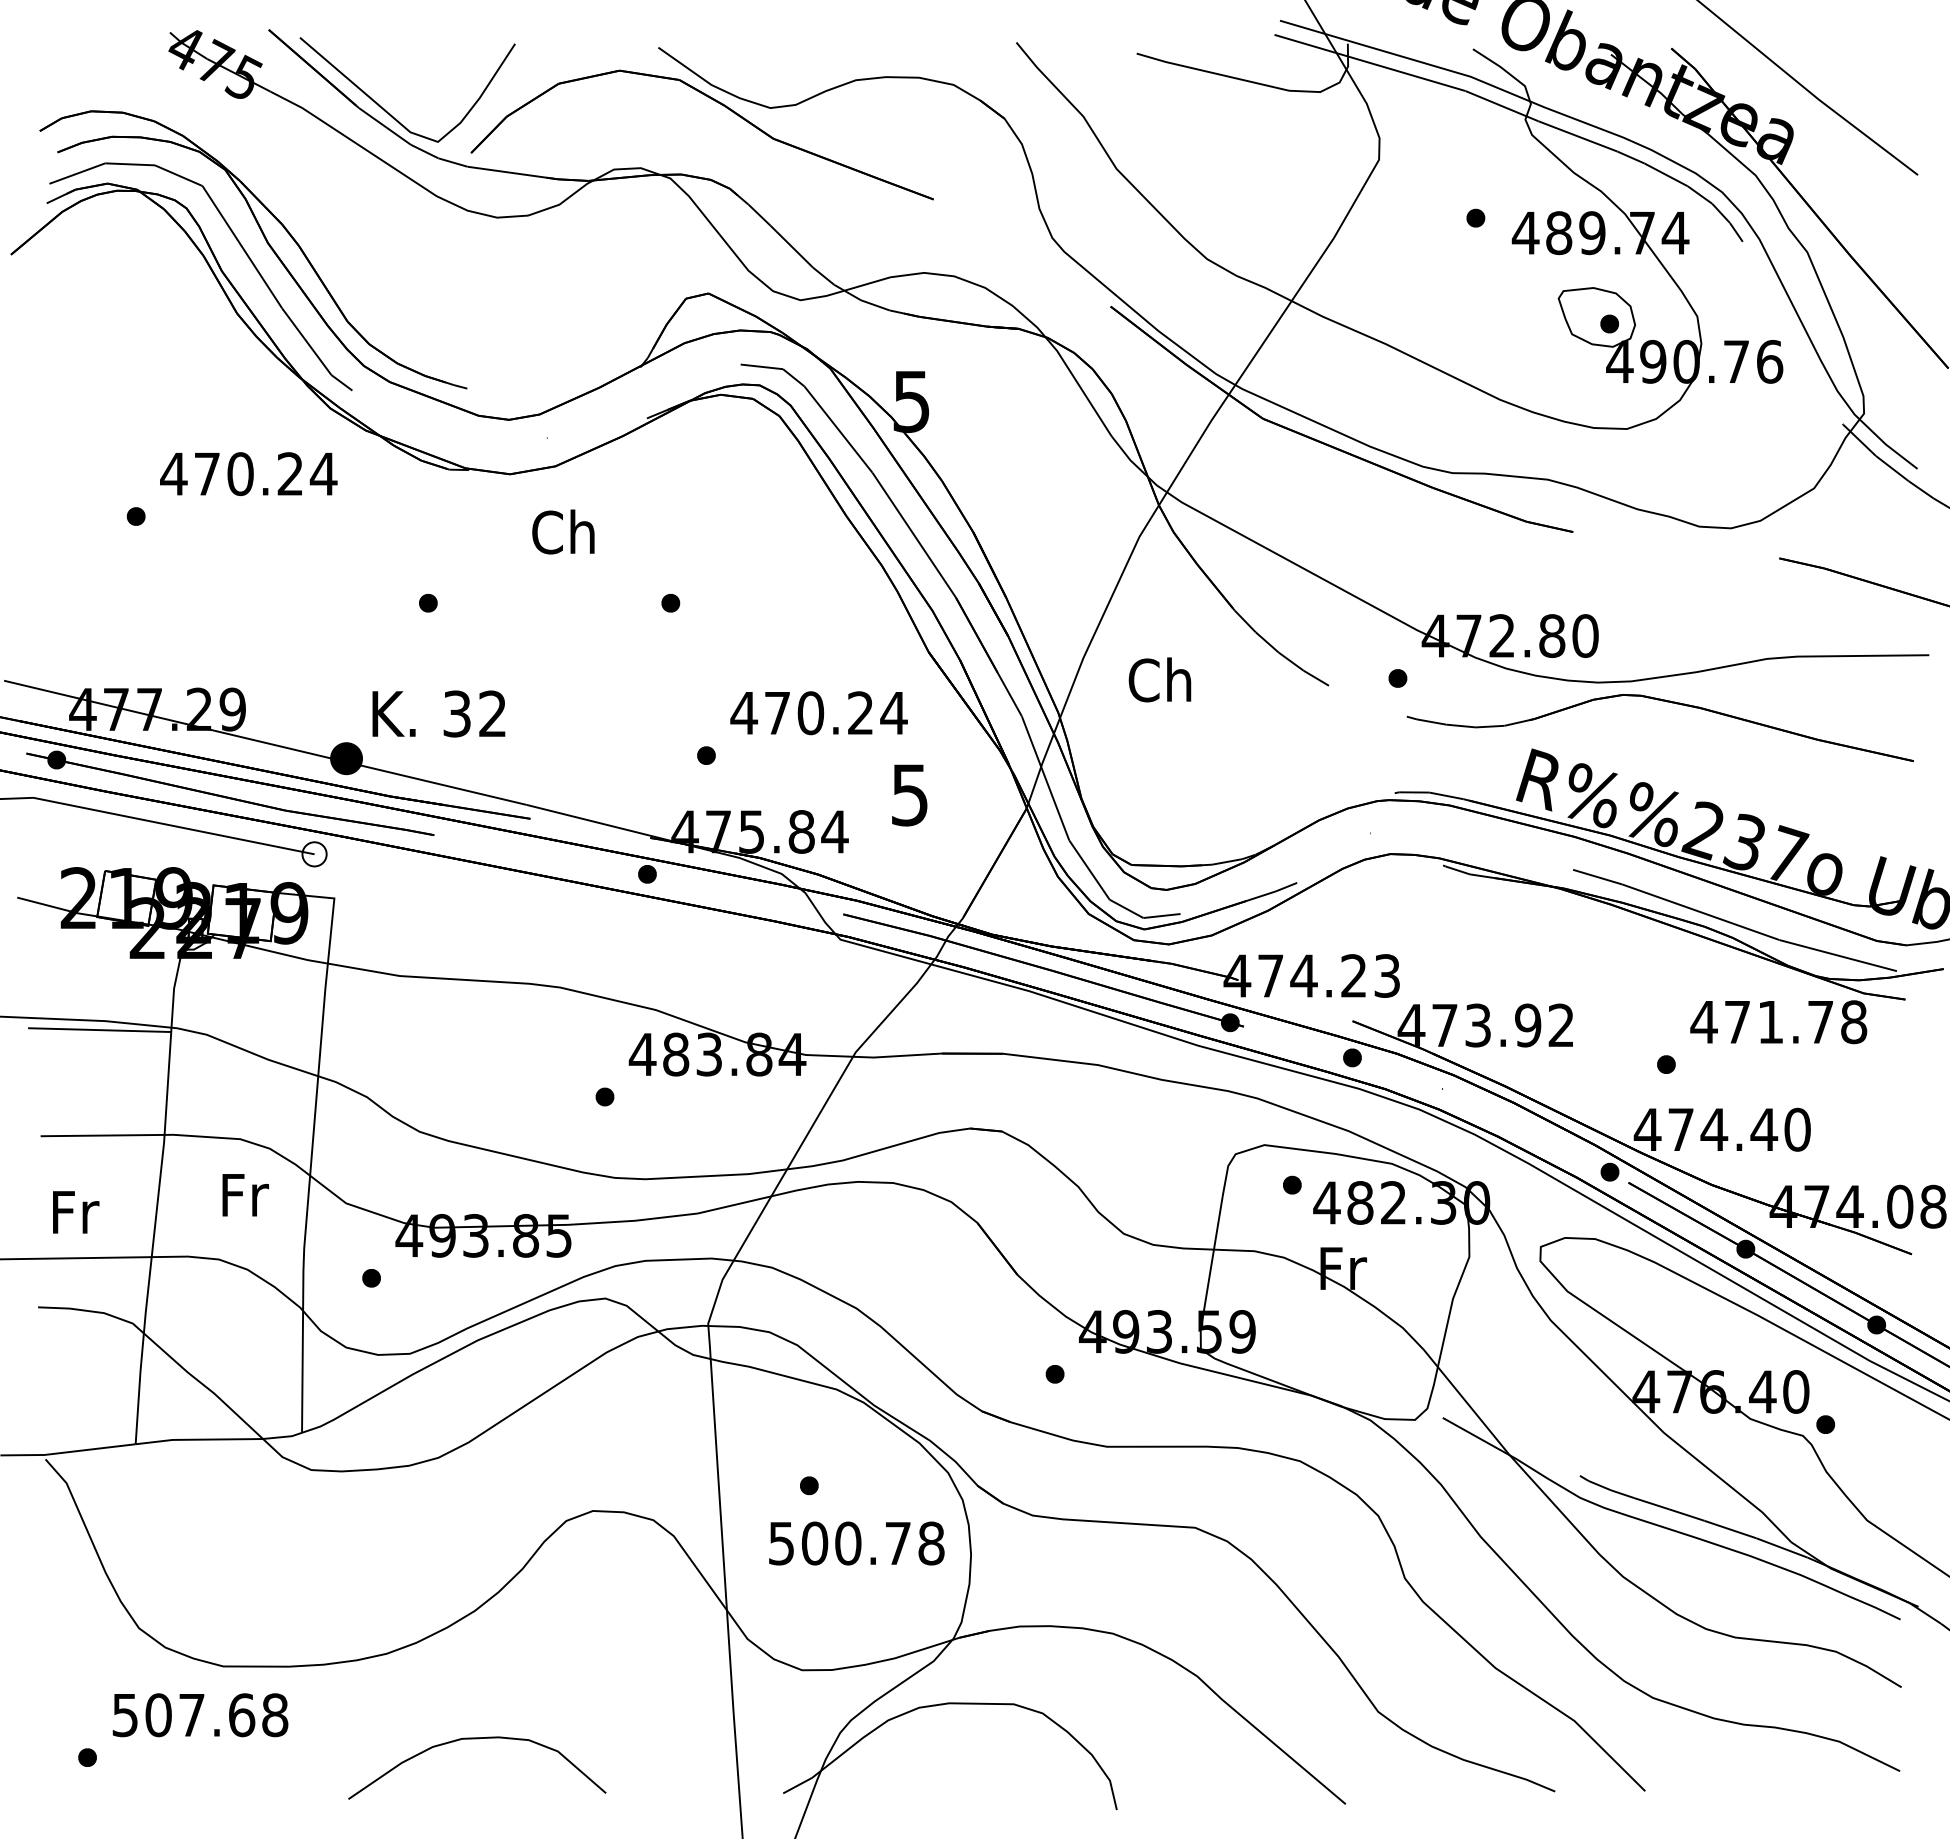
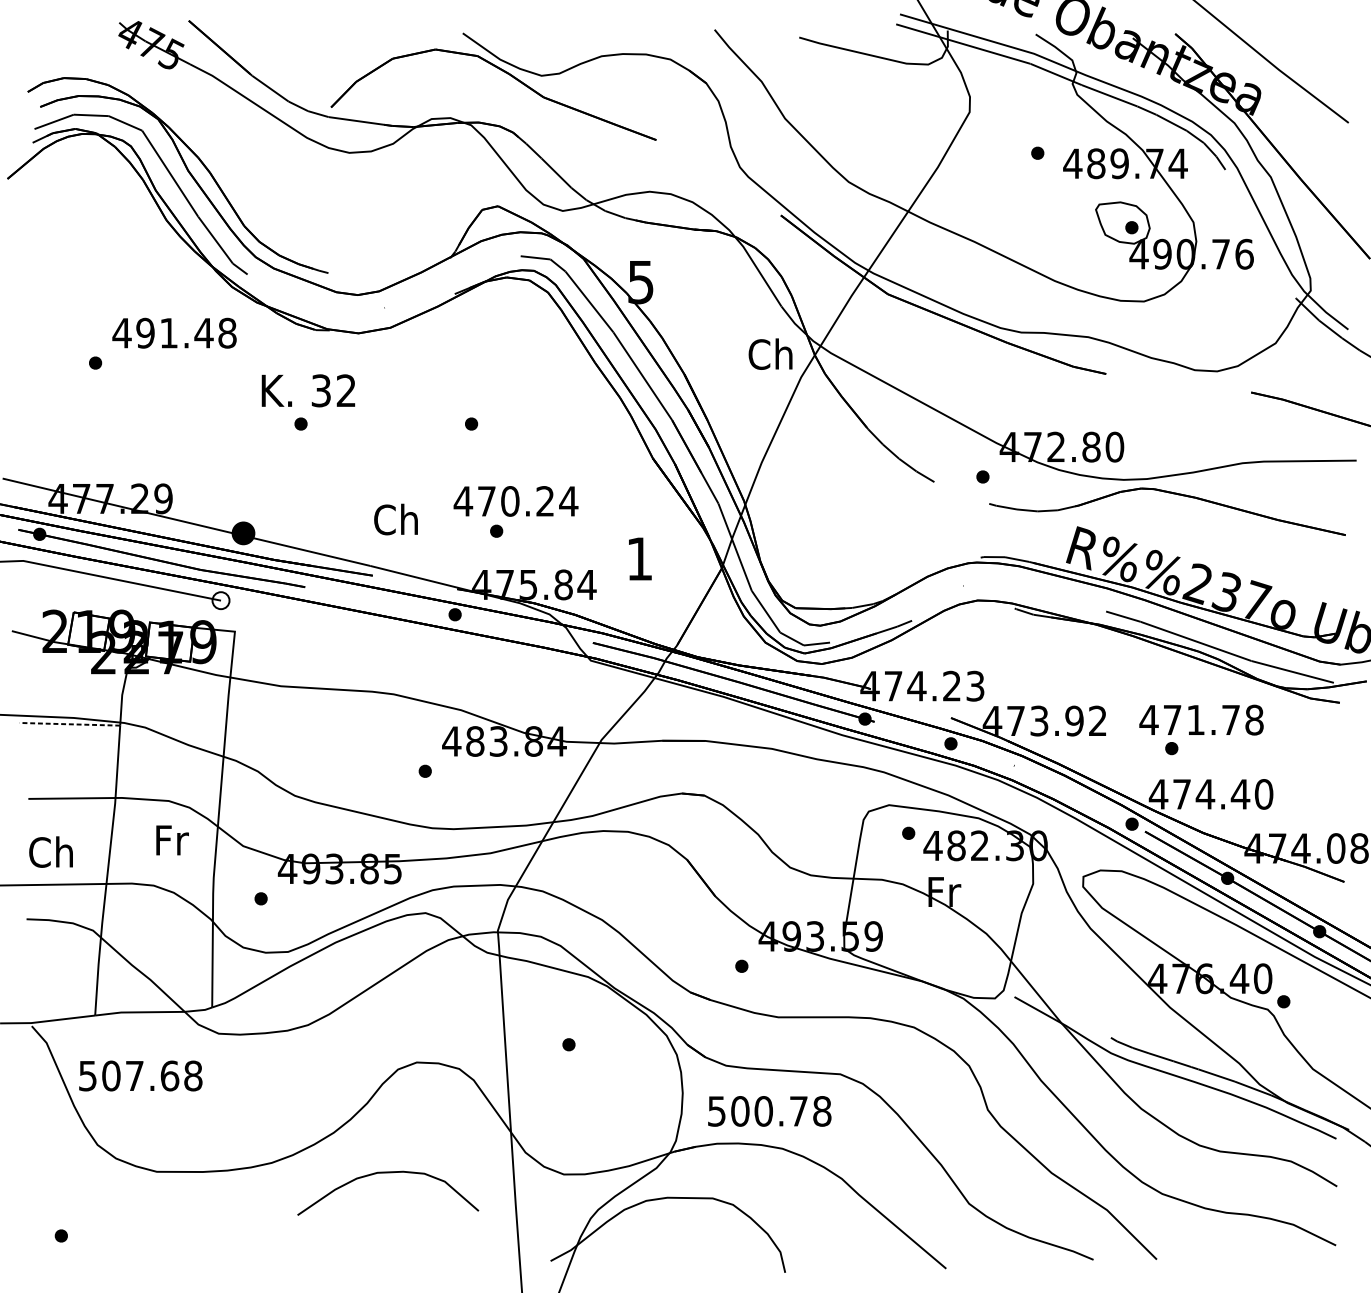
curve: (390, 113) -> (274, 79), removed
text: (265, 474) -> (186, 333), 470.24 -> 491.48
text: (563, 531) -> (396, 519), moved
text: (1159, 679) -> (770, 353), moved
text: (438, 713) -> (308, 390), moved
text: (818, 713) -> (515, 501), moved
text: (909, 795) -> (639, 559), 5 -> 1
text: (1778, 1022) -> (1201, 720), moved
line: (99, 1030) -> (69, 724), solid -> dashed
text: (72, 1211) -> (50, 851), Fr -> Ch
text: (856, 1543) -> (769, 1111), moved
text: (200, 1715) -> (140, 1076), moved
curve: (477, 1739) -> (388, 1173), moved

